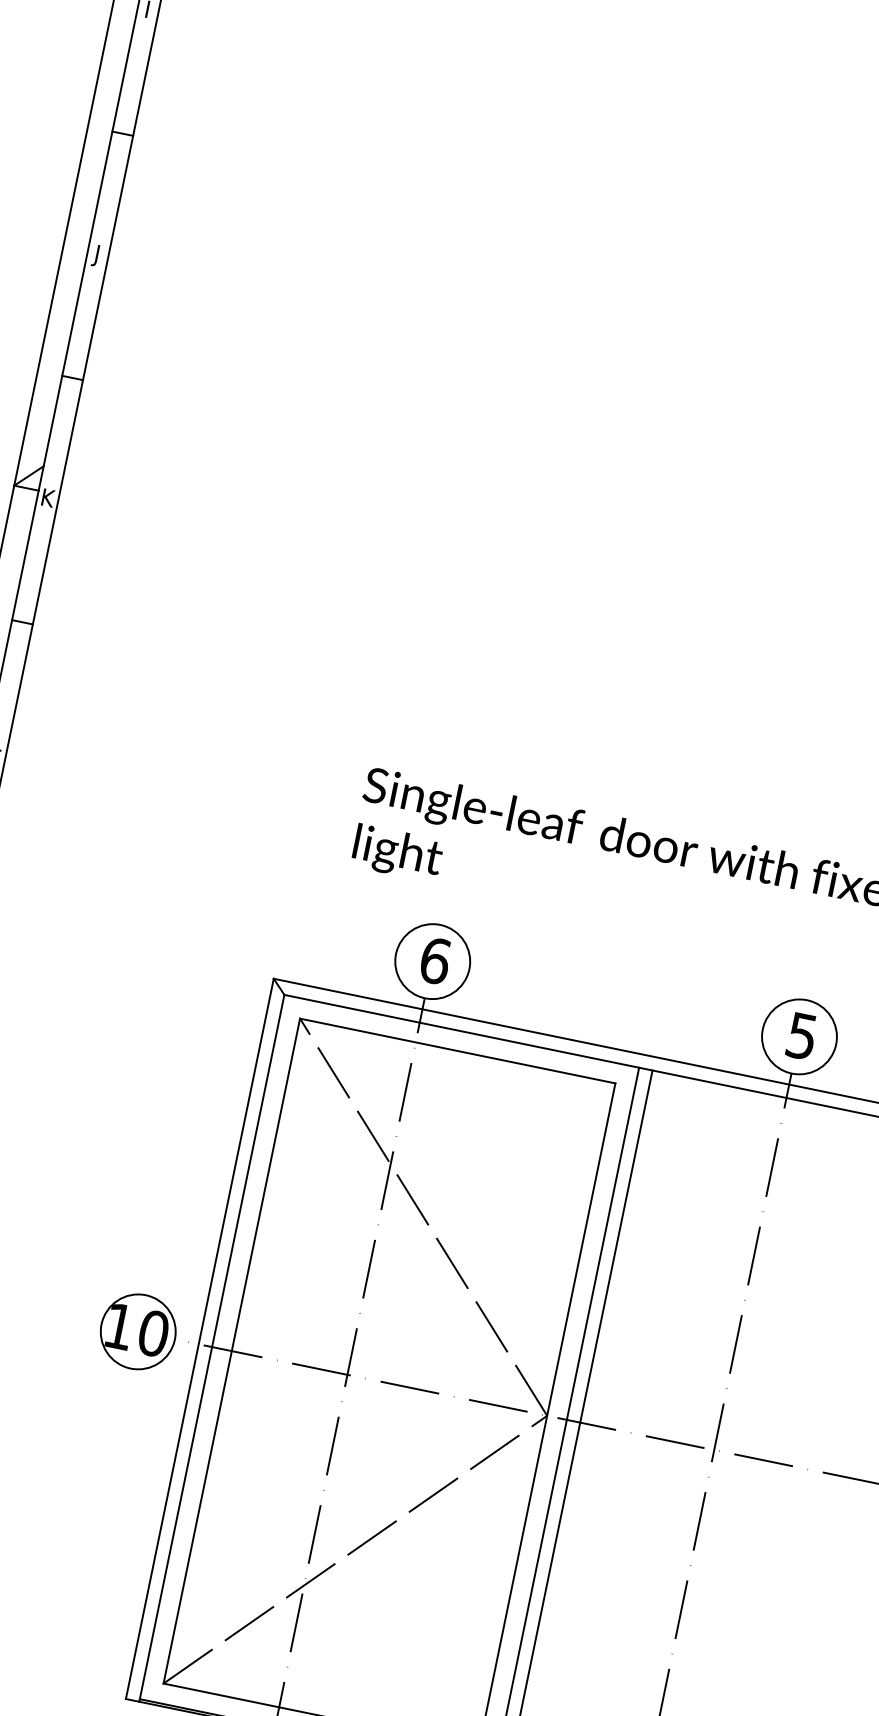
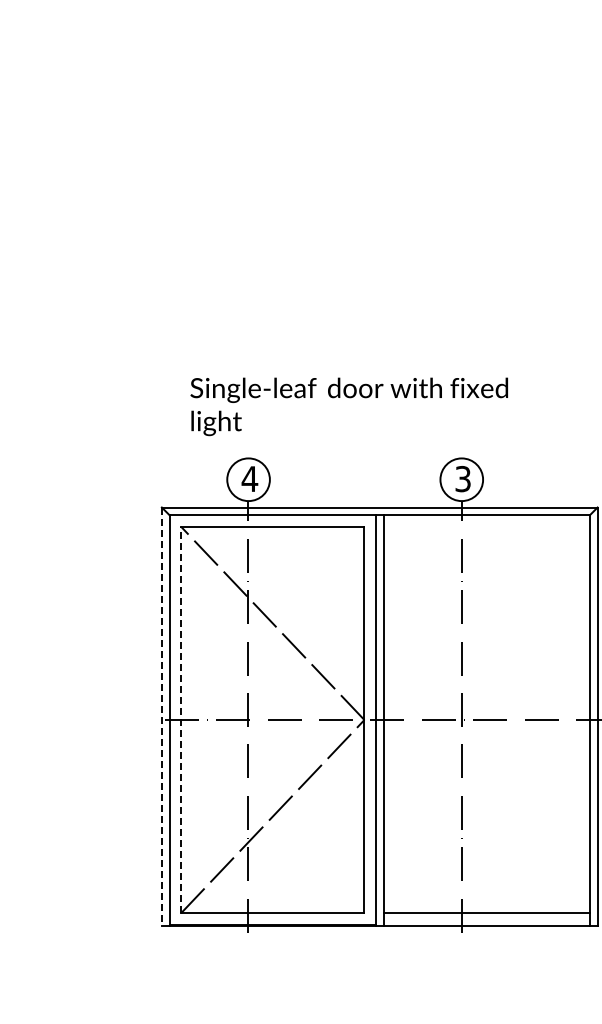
text: (434, 961) -> (249, 479), 6 -> 4
text: (802, 1035) -> (463, 478), 5 -> 3
part: (138, 1330) -> (126, 719), removed
line: (198, 1339) -> (161, 717), solid -> dashed
line: (232, 1350) -> (181, 719), solid -> dashed

